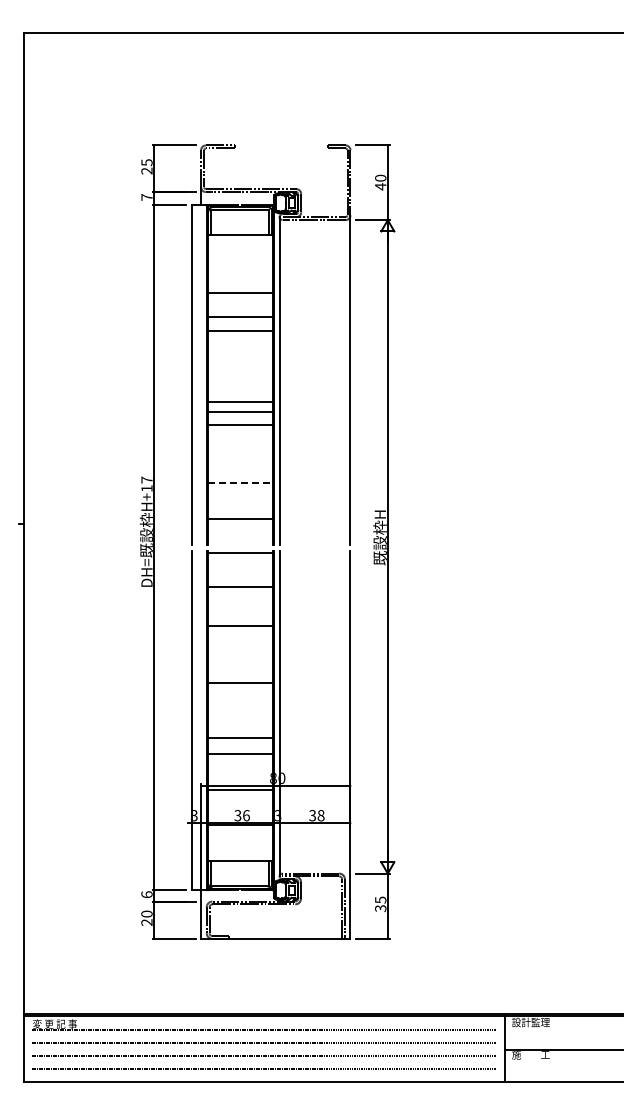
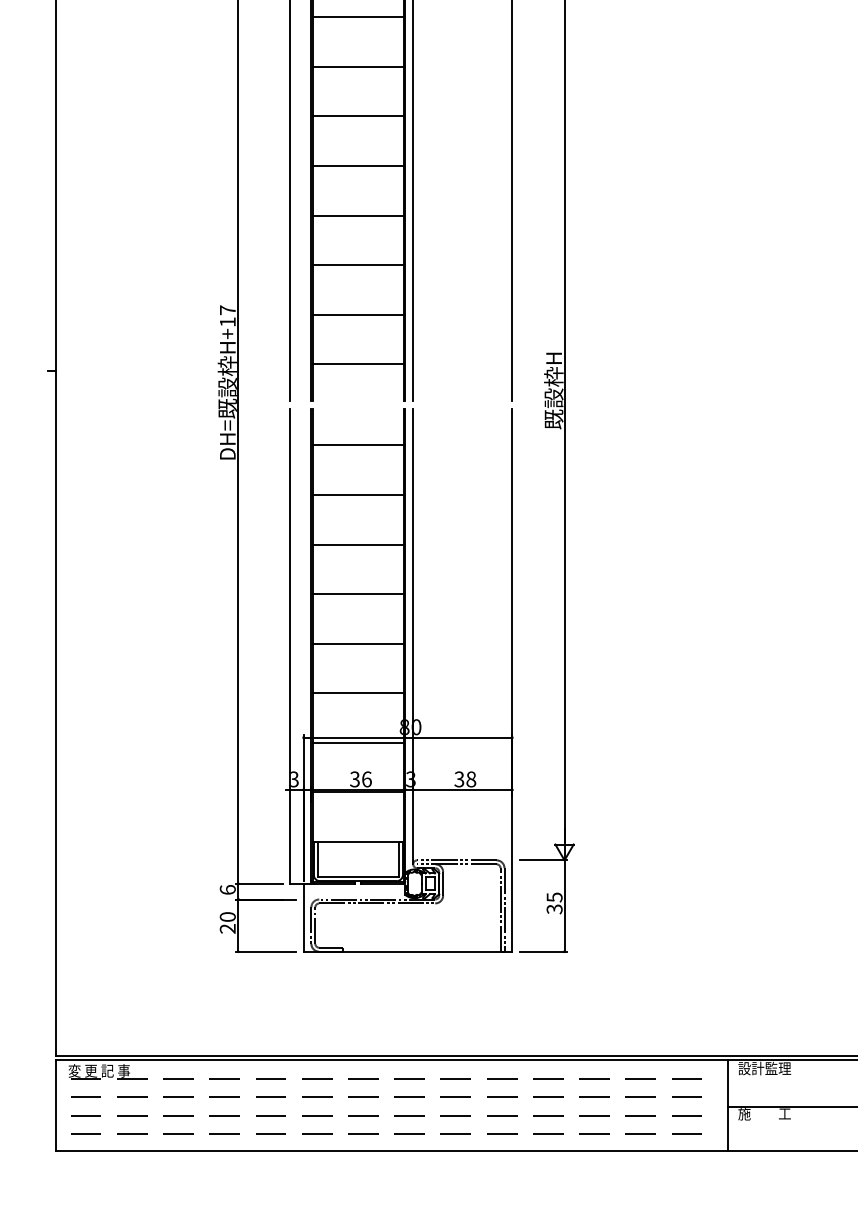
line: (239, 292) -> (357, 17), moved
line: (239, 317) -> (357, 116), moved
line: (239, 331) -> (357, 67), moved
line: (239, 401) -> (357, 165), moved
line: (239, 424) -> (357, 264), moved
line: (240, 483) -> (358, 315), dashed -> solid
line: (239, 552) -> (357, 445), moved
line: (239, 587) -> (357, 495), moved
line: (239, 625) -> (357, 544), moved
line: (239, 737) -> (357, 643), moved

